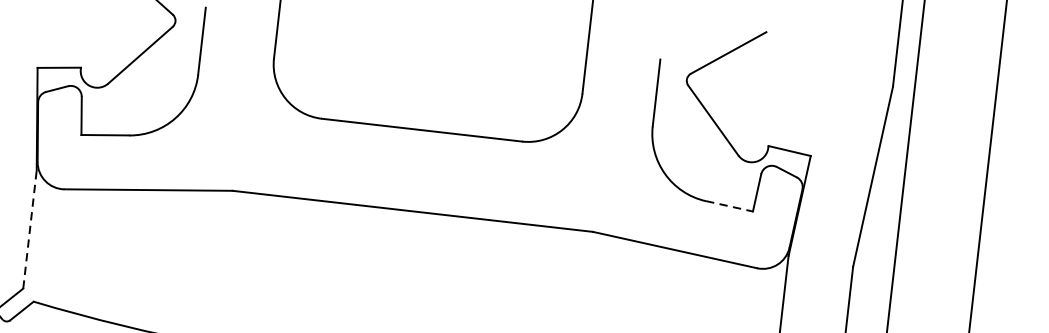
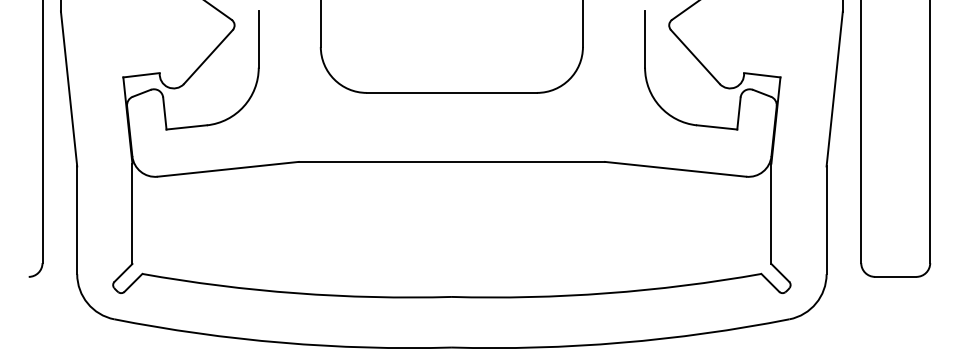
line: (729, 206) -> (717, 127), dashed -> solid
line: (30, 229) -> (132, 213), dashed -> solid

